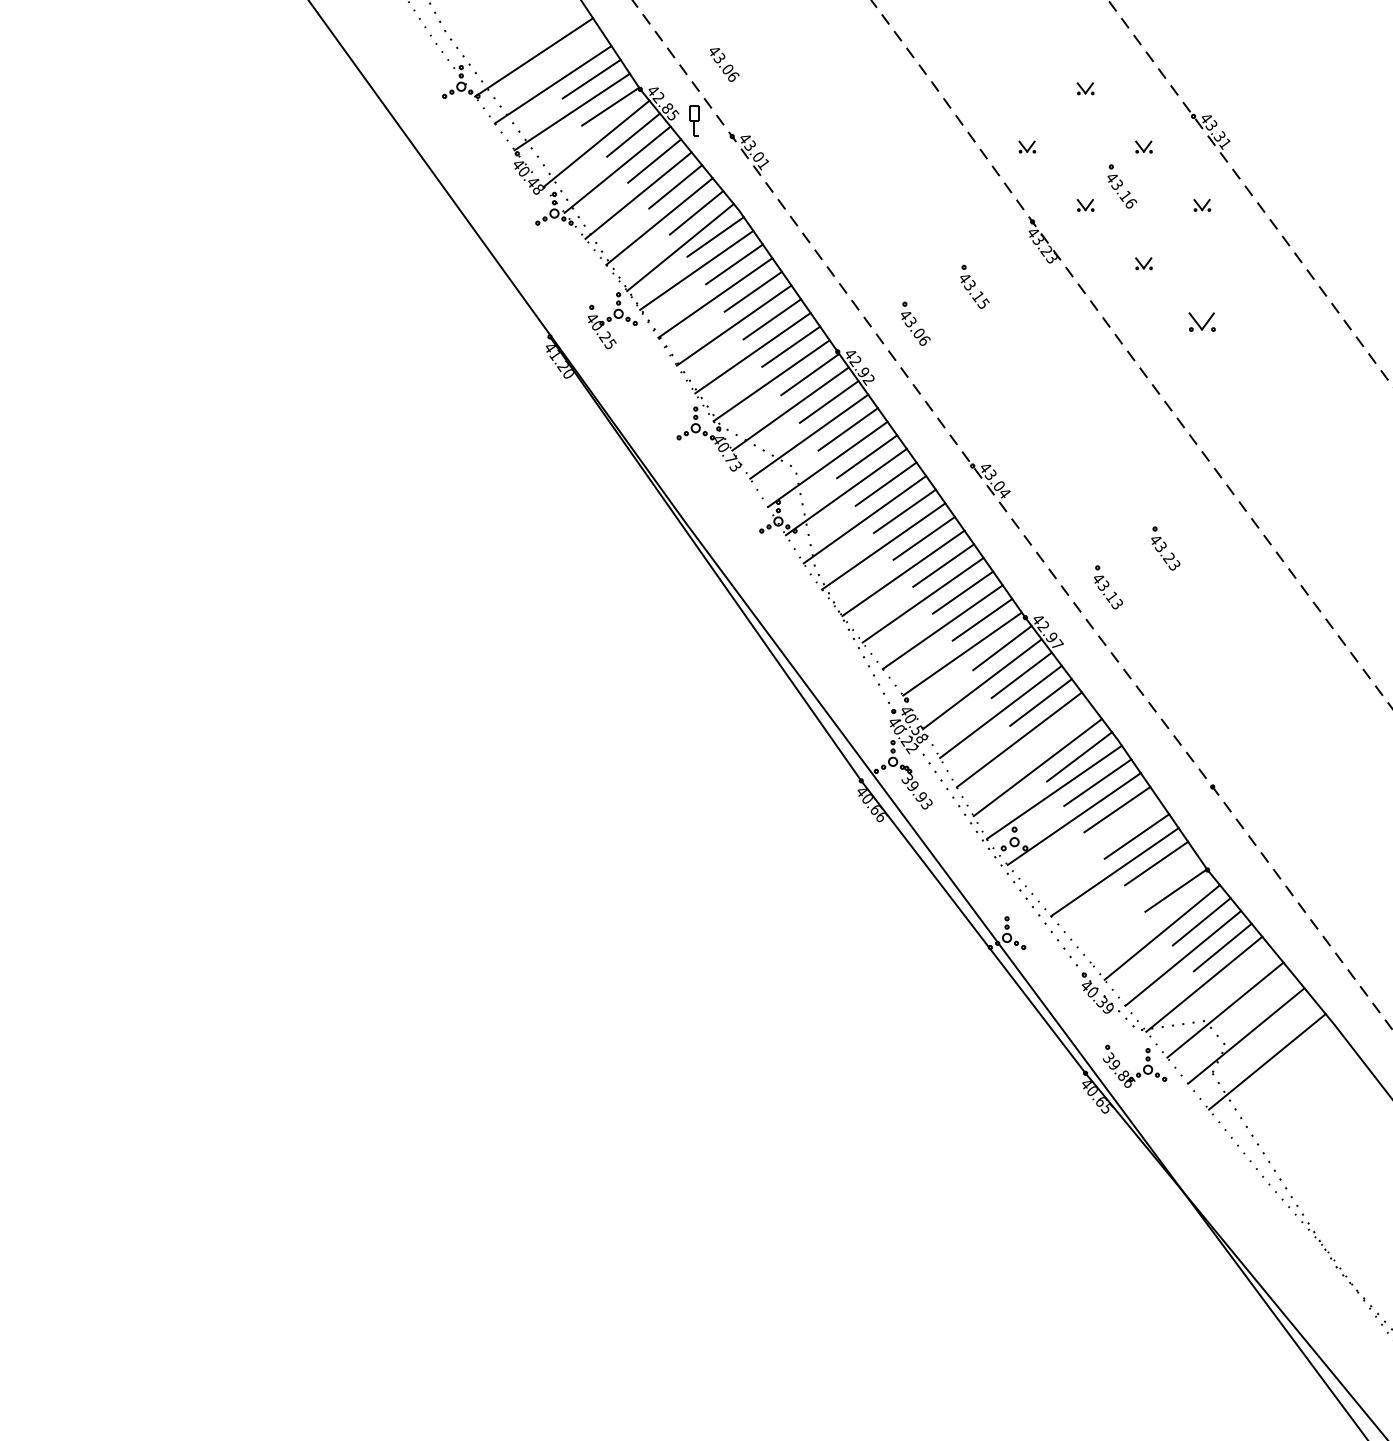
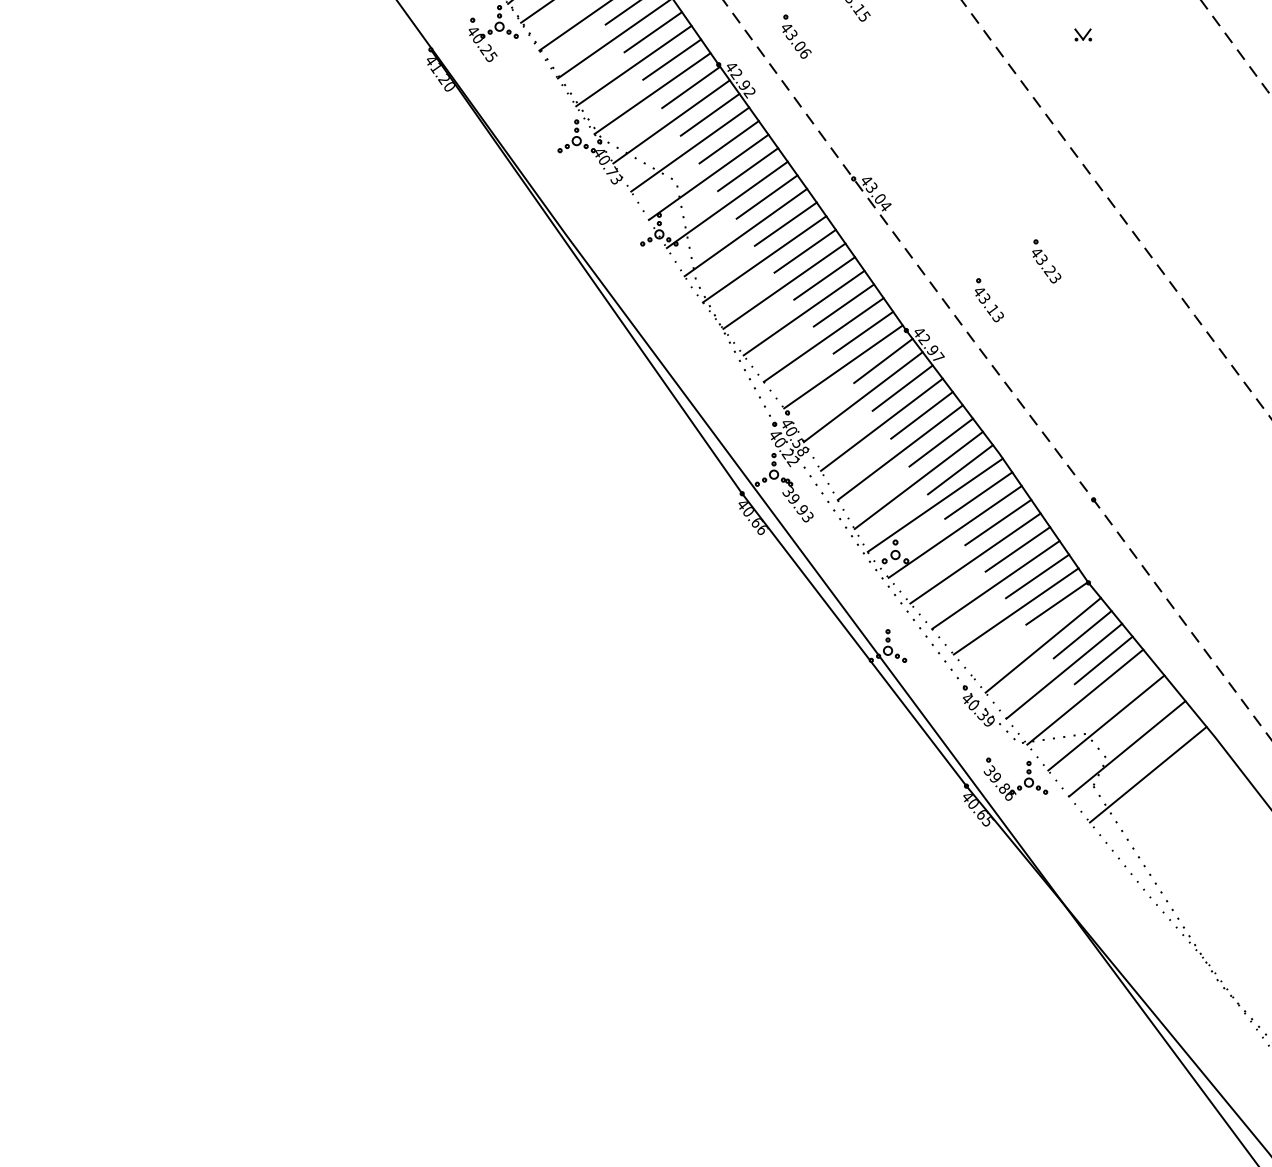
part: (1202, 321) -> (1083, 34), size x0.62
line: (1060, 729) -> (941, 442), added
line: (1094, 845) -> (975, 558), added
line: (1134, 898) -> (1015, 611), added

